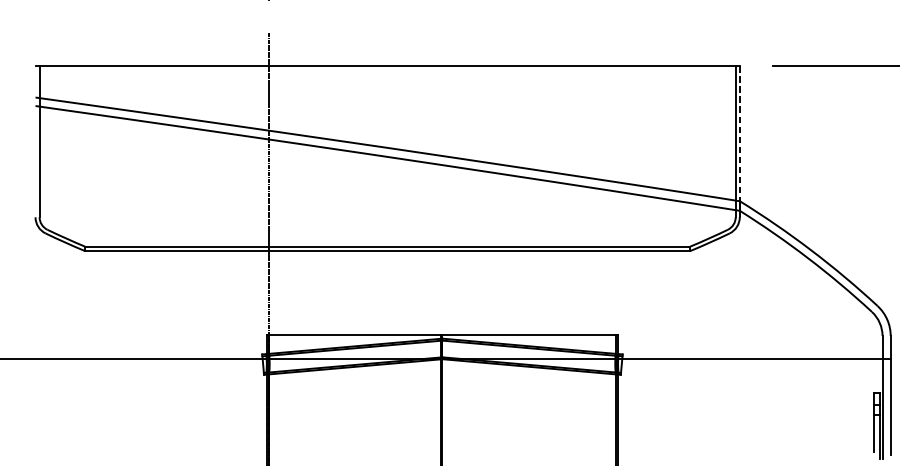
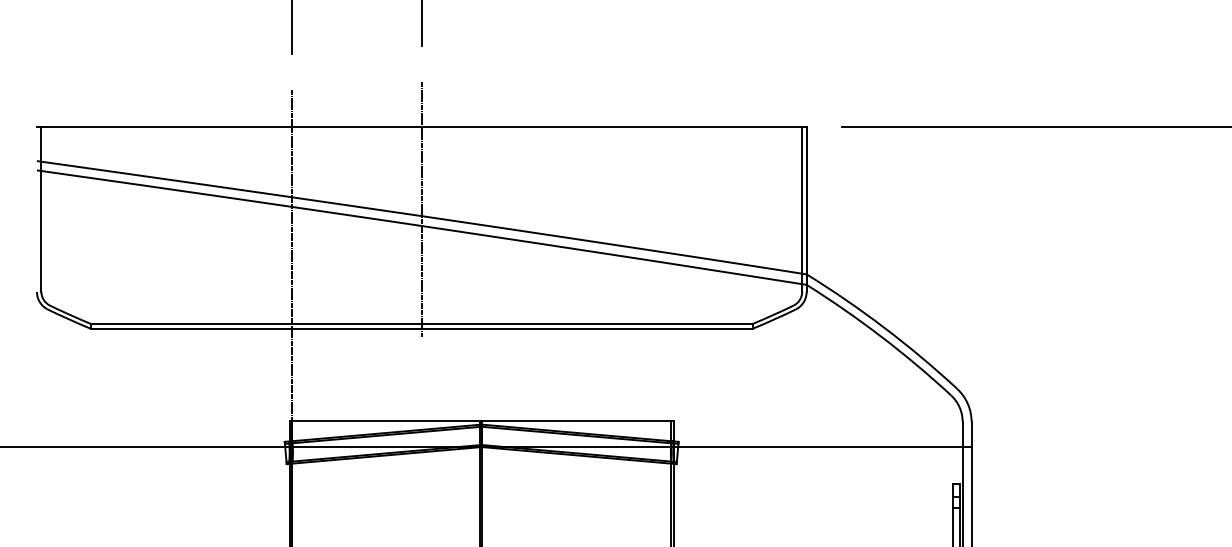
line: (739, 133) -> (806, 200), dashed -> solid
line: (387, 141) -> (421, 209), added

